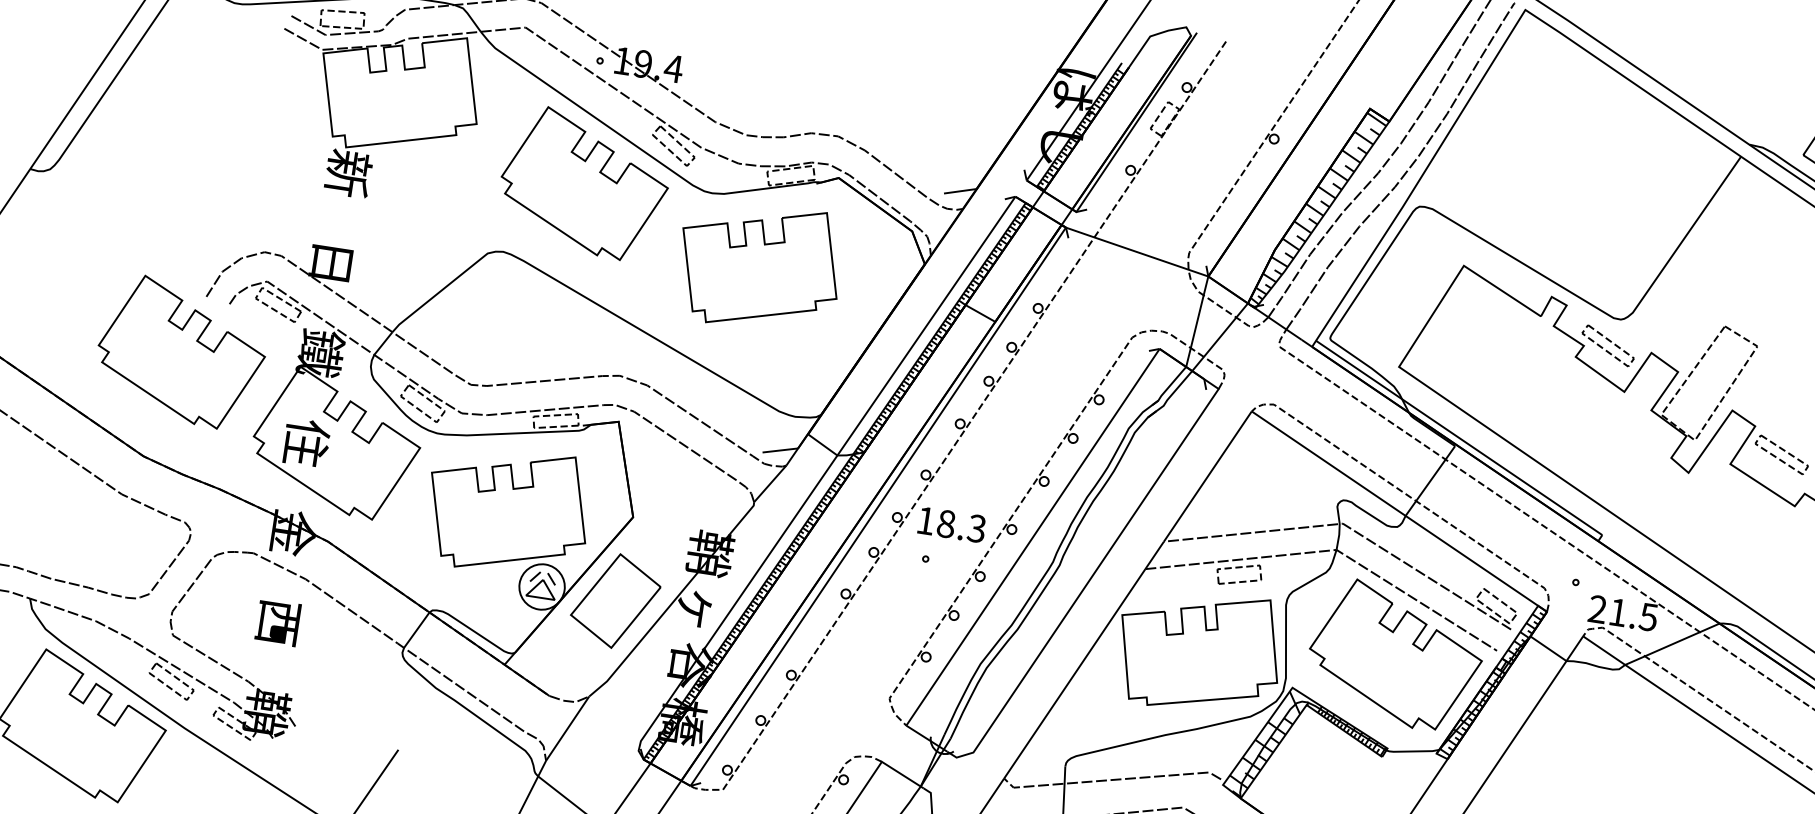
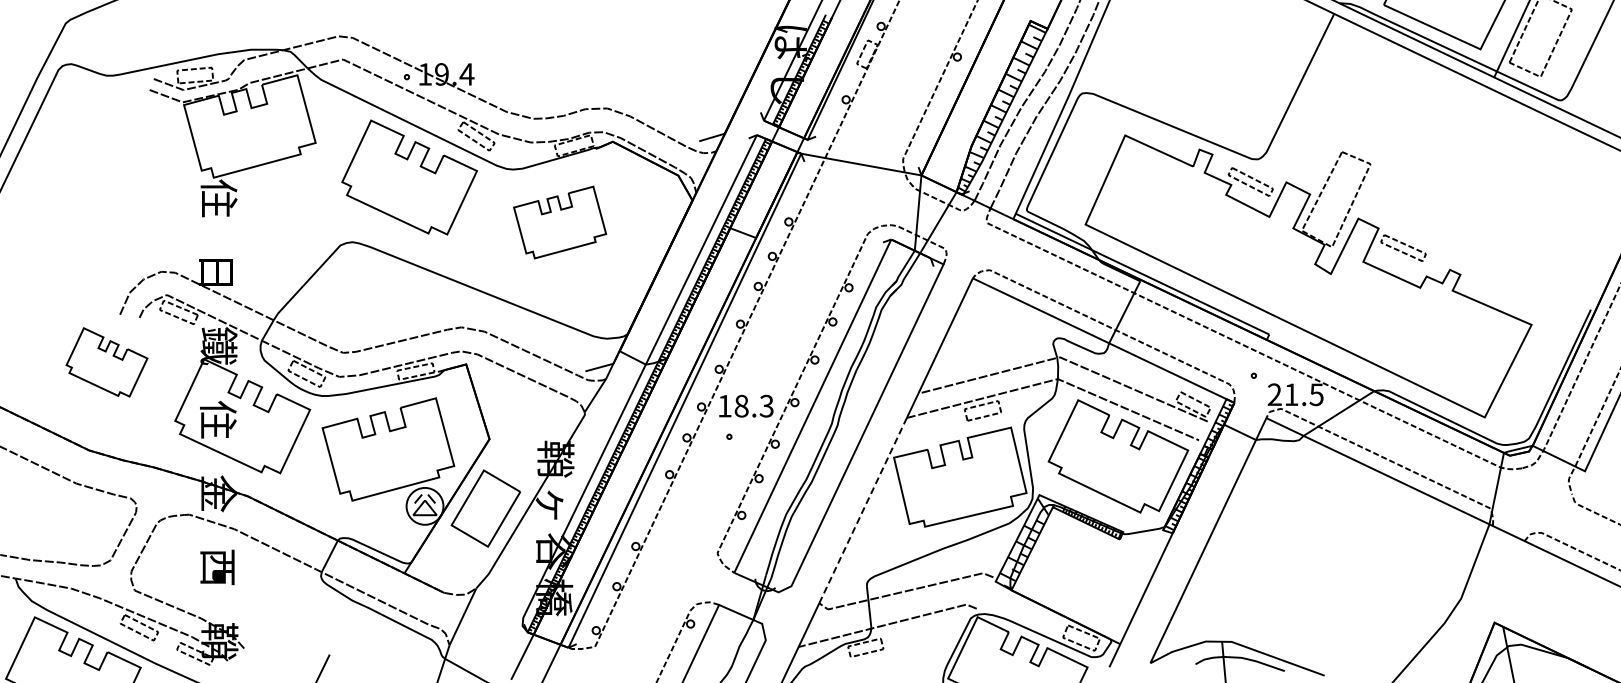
text: (347, 173) -> (218, 198), 新 -> 住
part: (758, 266) -> (559, 222), size x0.7
part: (180, 352) -> (106, 362), size x0.6
line: (1075, 673) -> (863, 510), solid -> dashed

